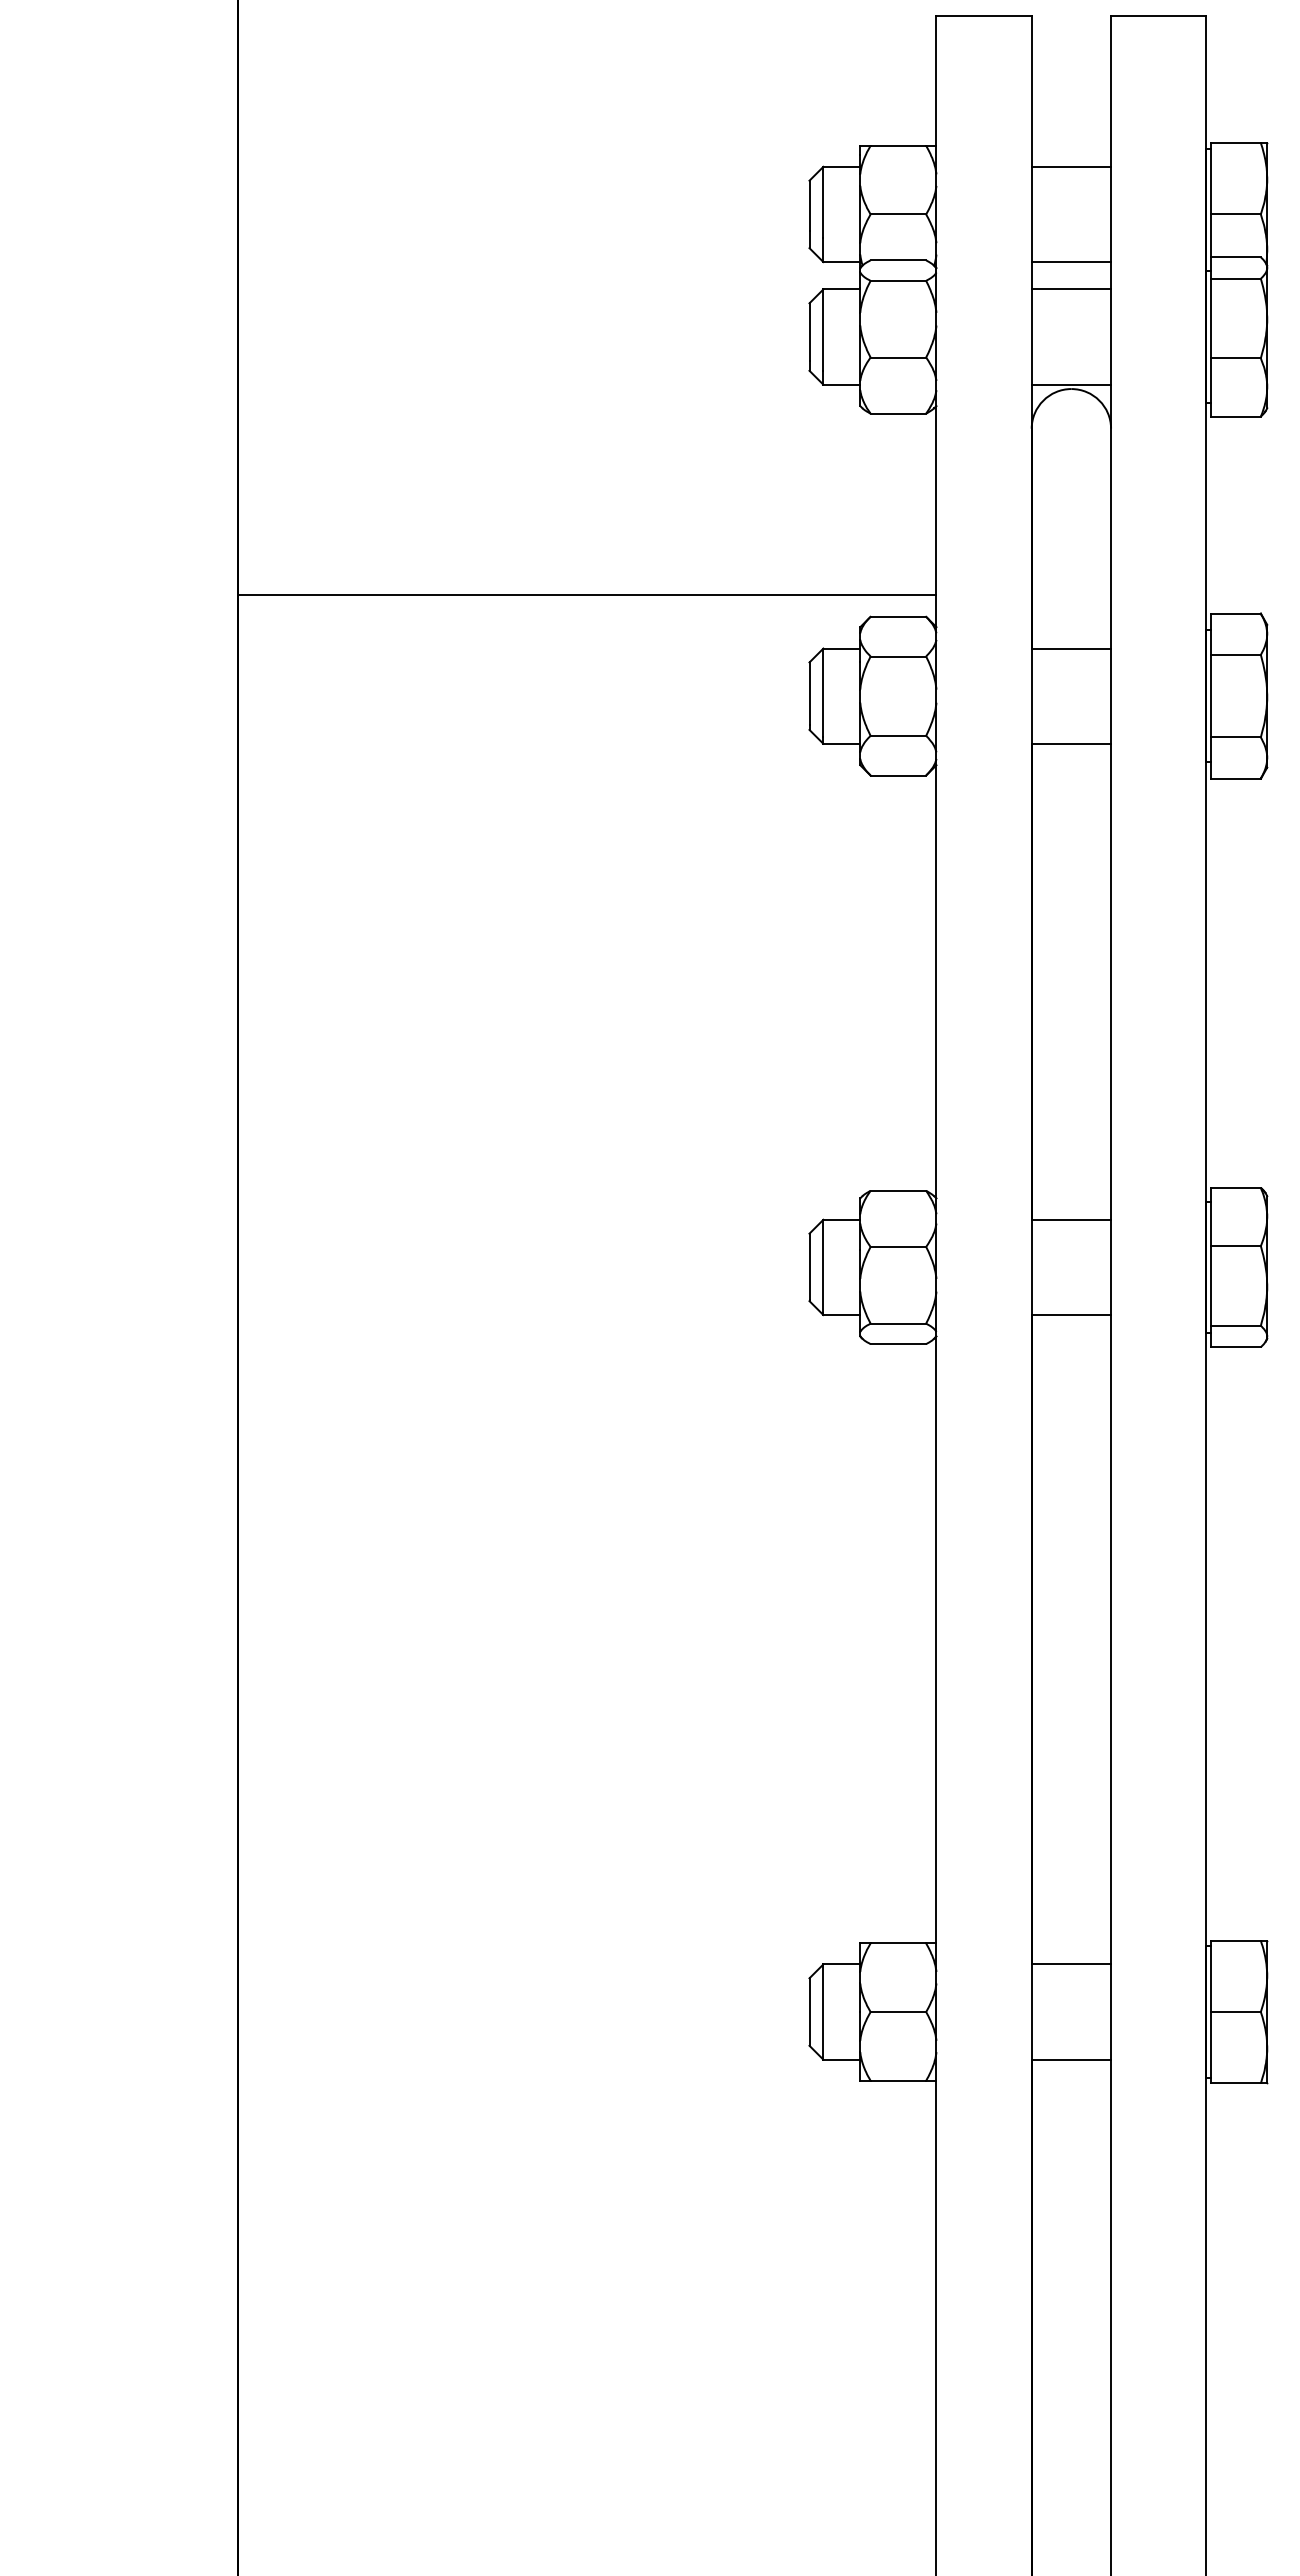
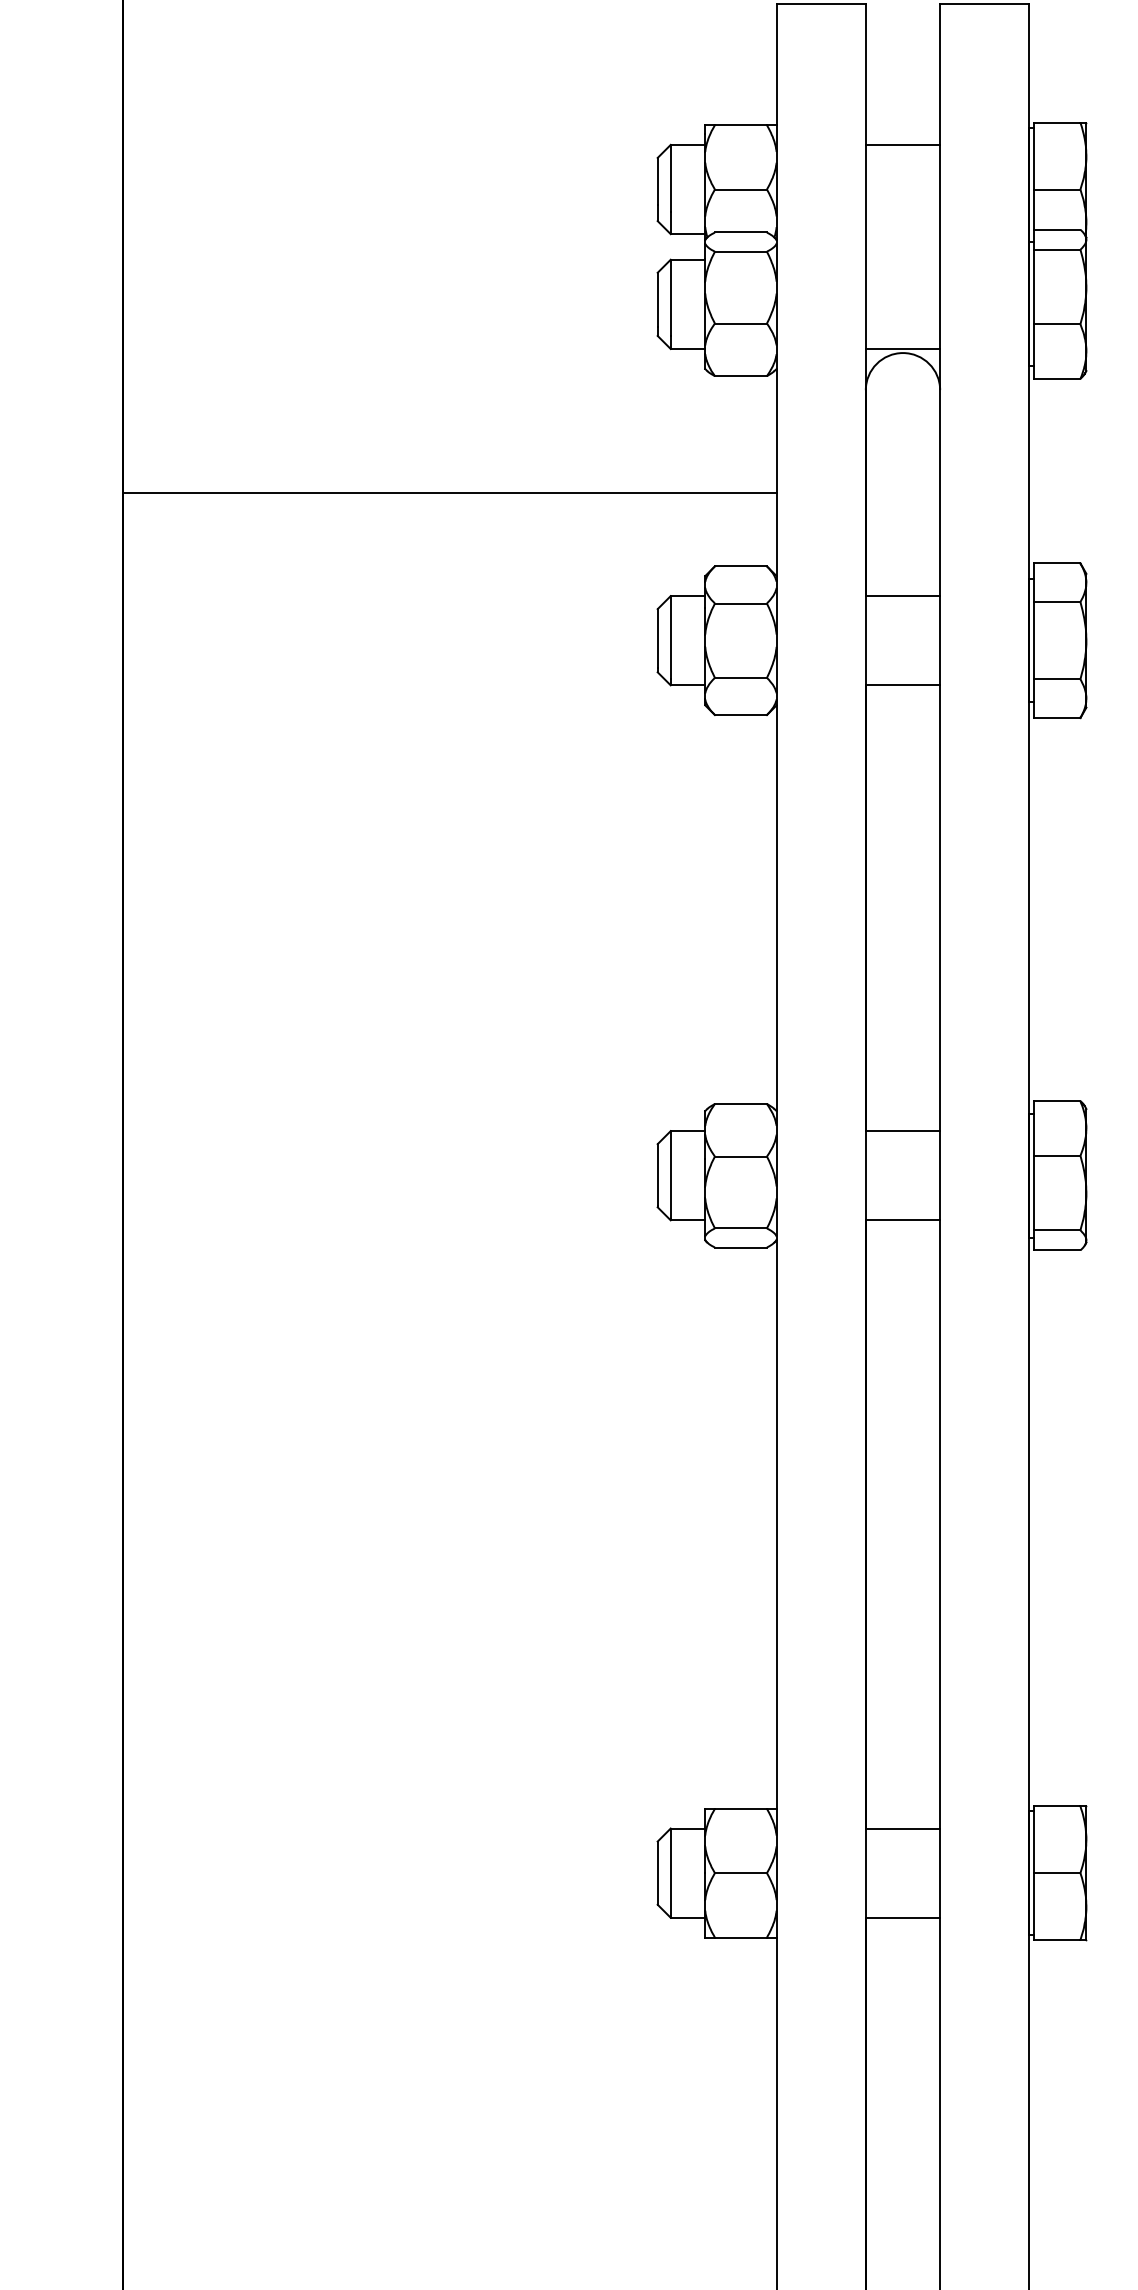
line: (1071, 262) -> (903, 234), removed
line: (1071, 289) -> (903, 259), removed
line: (587, 595) -> (449, 493), moved

